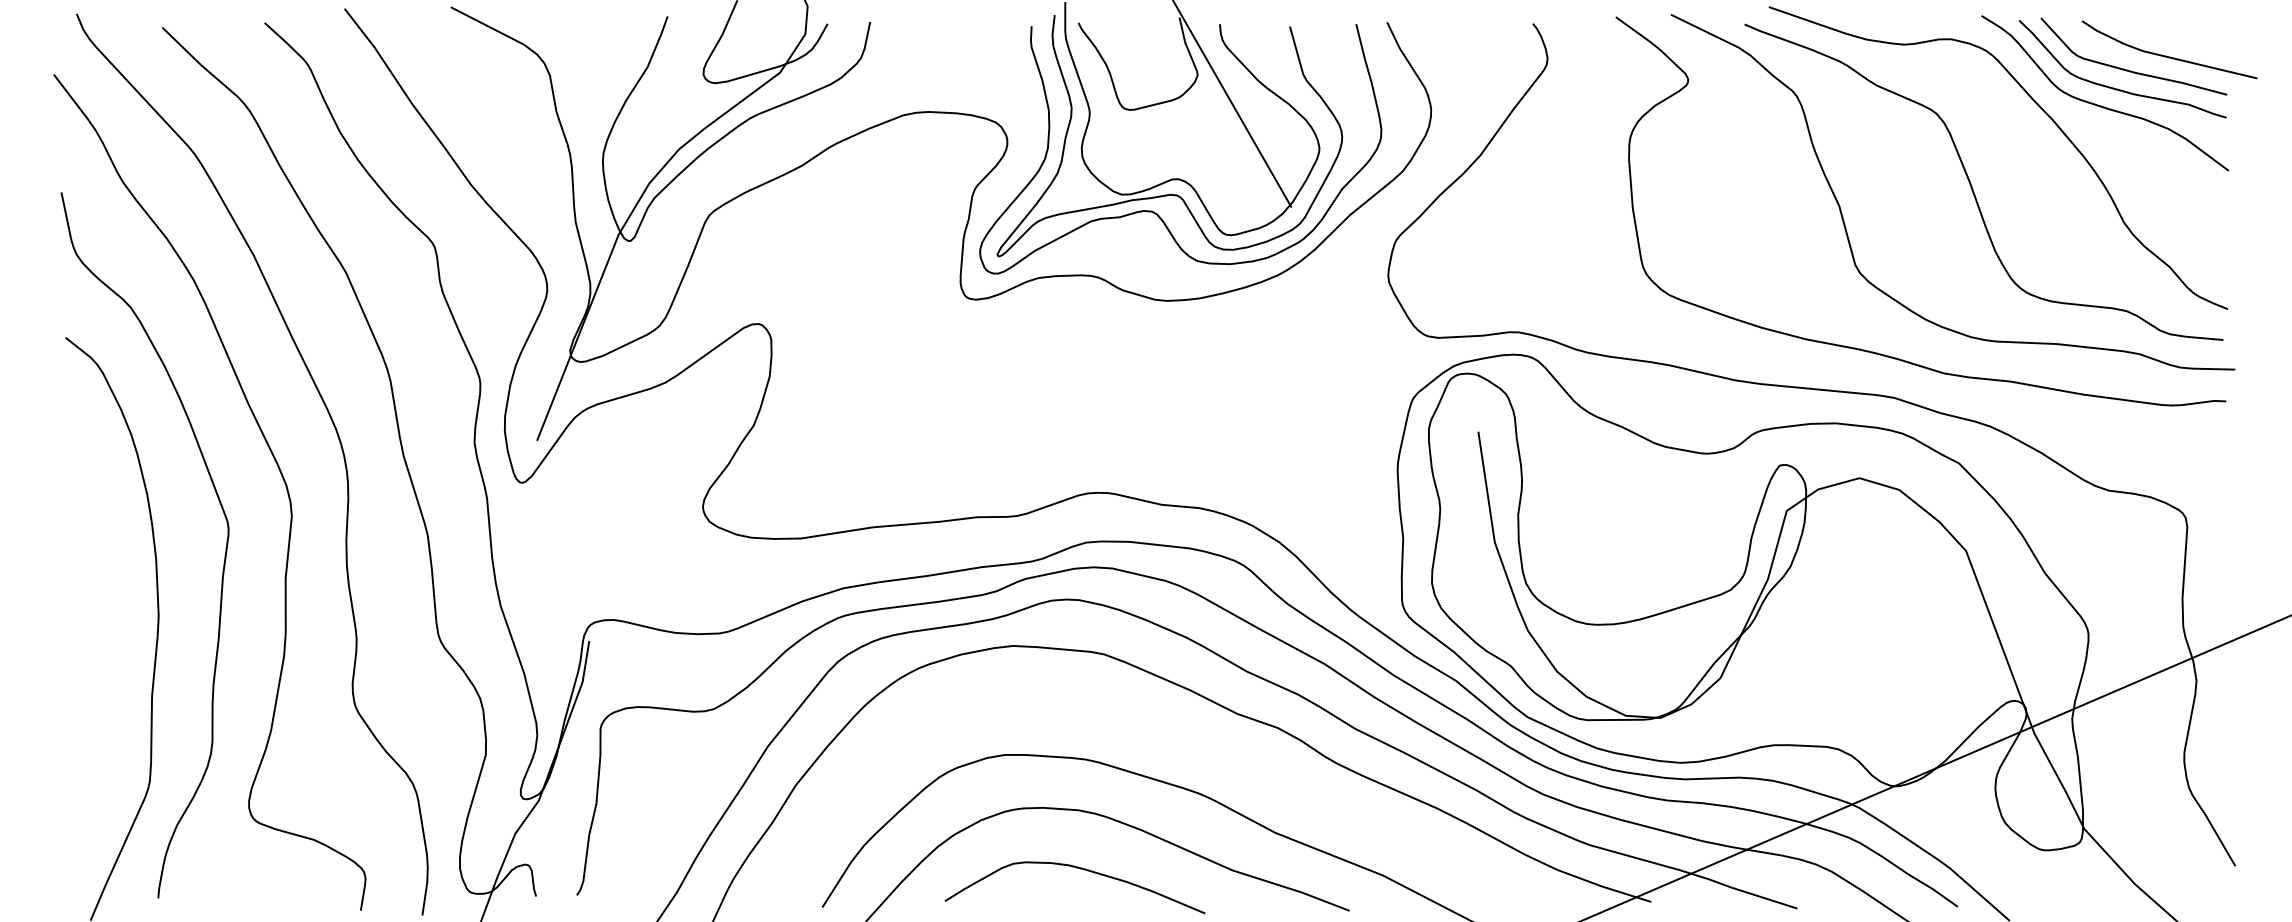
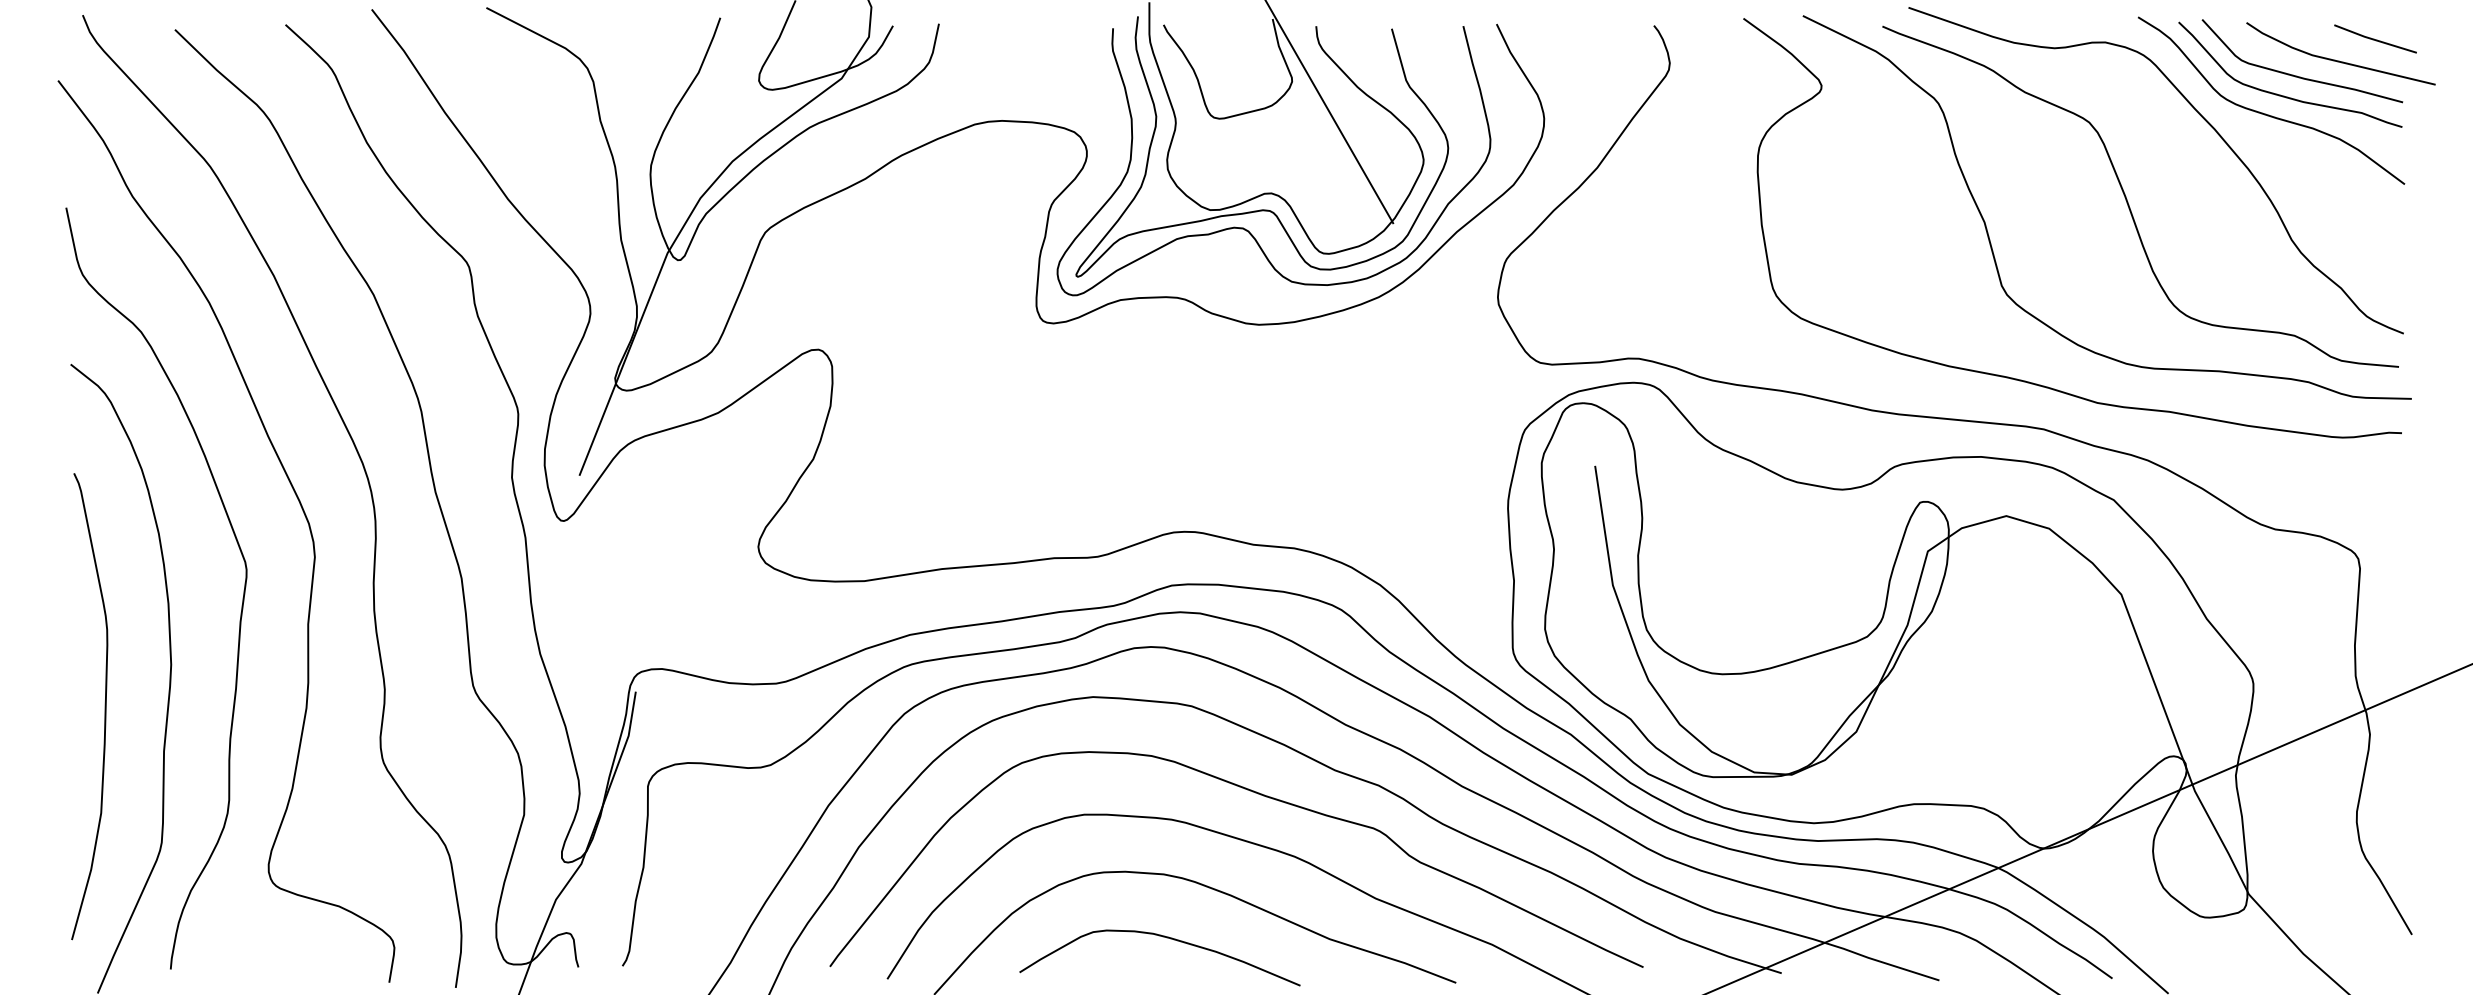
line: (2200, 35) -> (2374, 38), added
curve: (97, 654) -> (105, 706), added
curve: (1171, 738) -> (1264, 796), added

